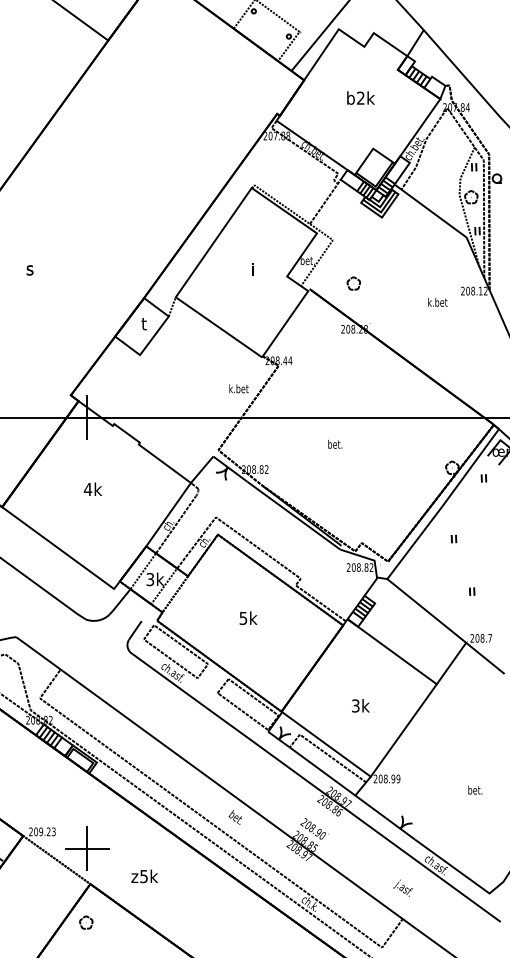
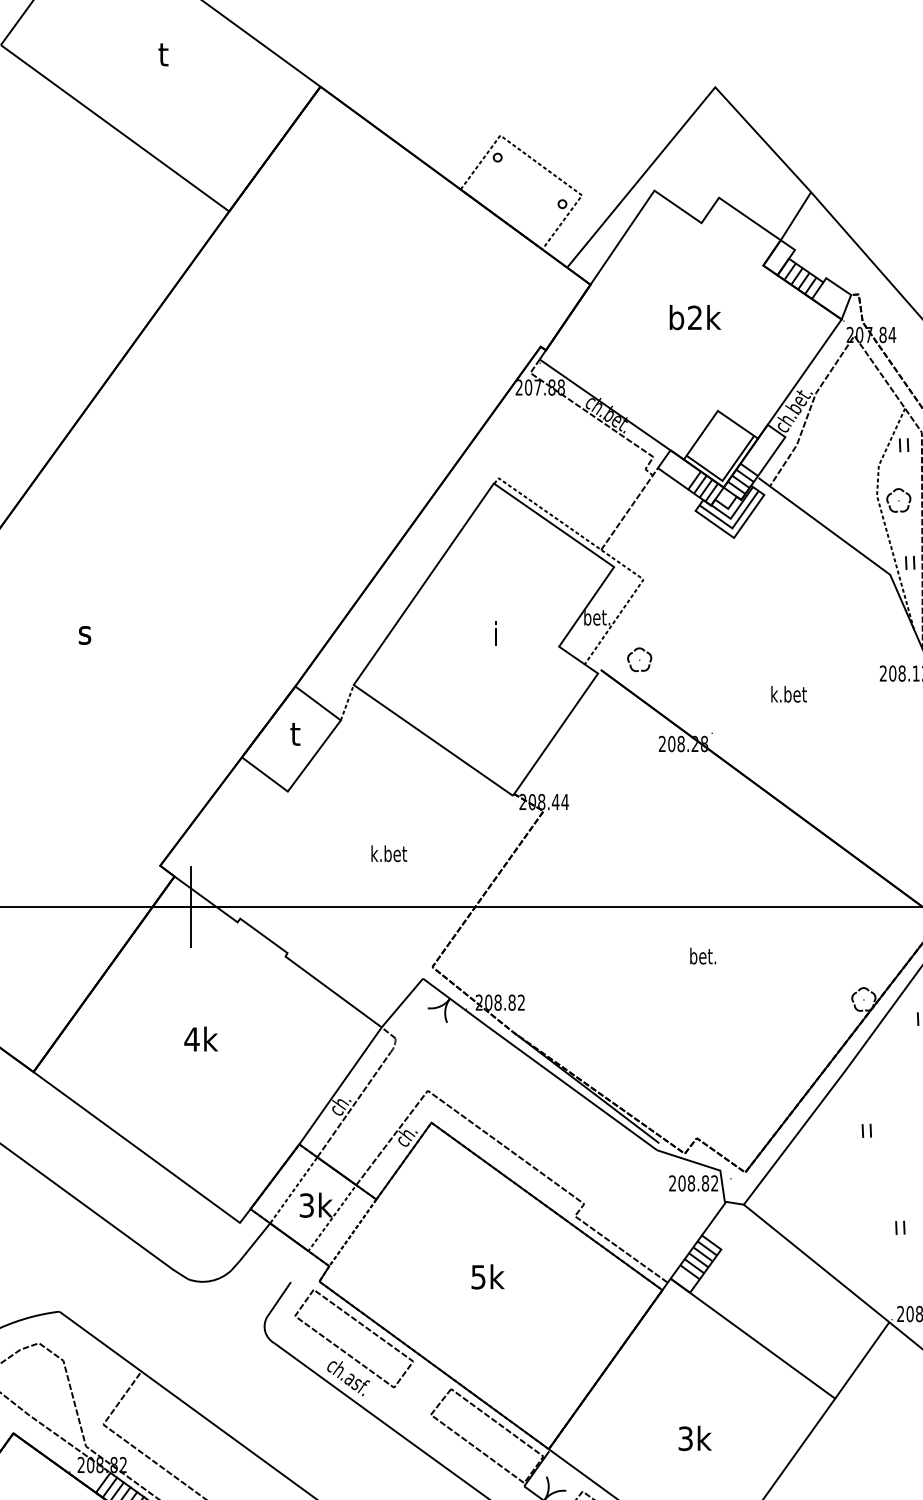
part: (353, 283) -> (639, 659), moved
text: (437, 301) -> (788, 692), moved
text: (238, 388) -> (388, 853), moved
text: (335, 443) -> (703, 954), moved

